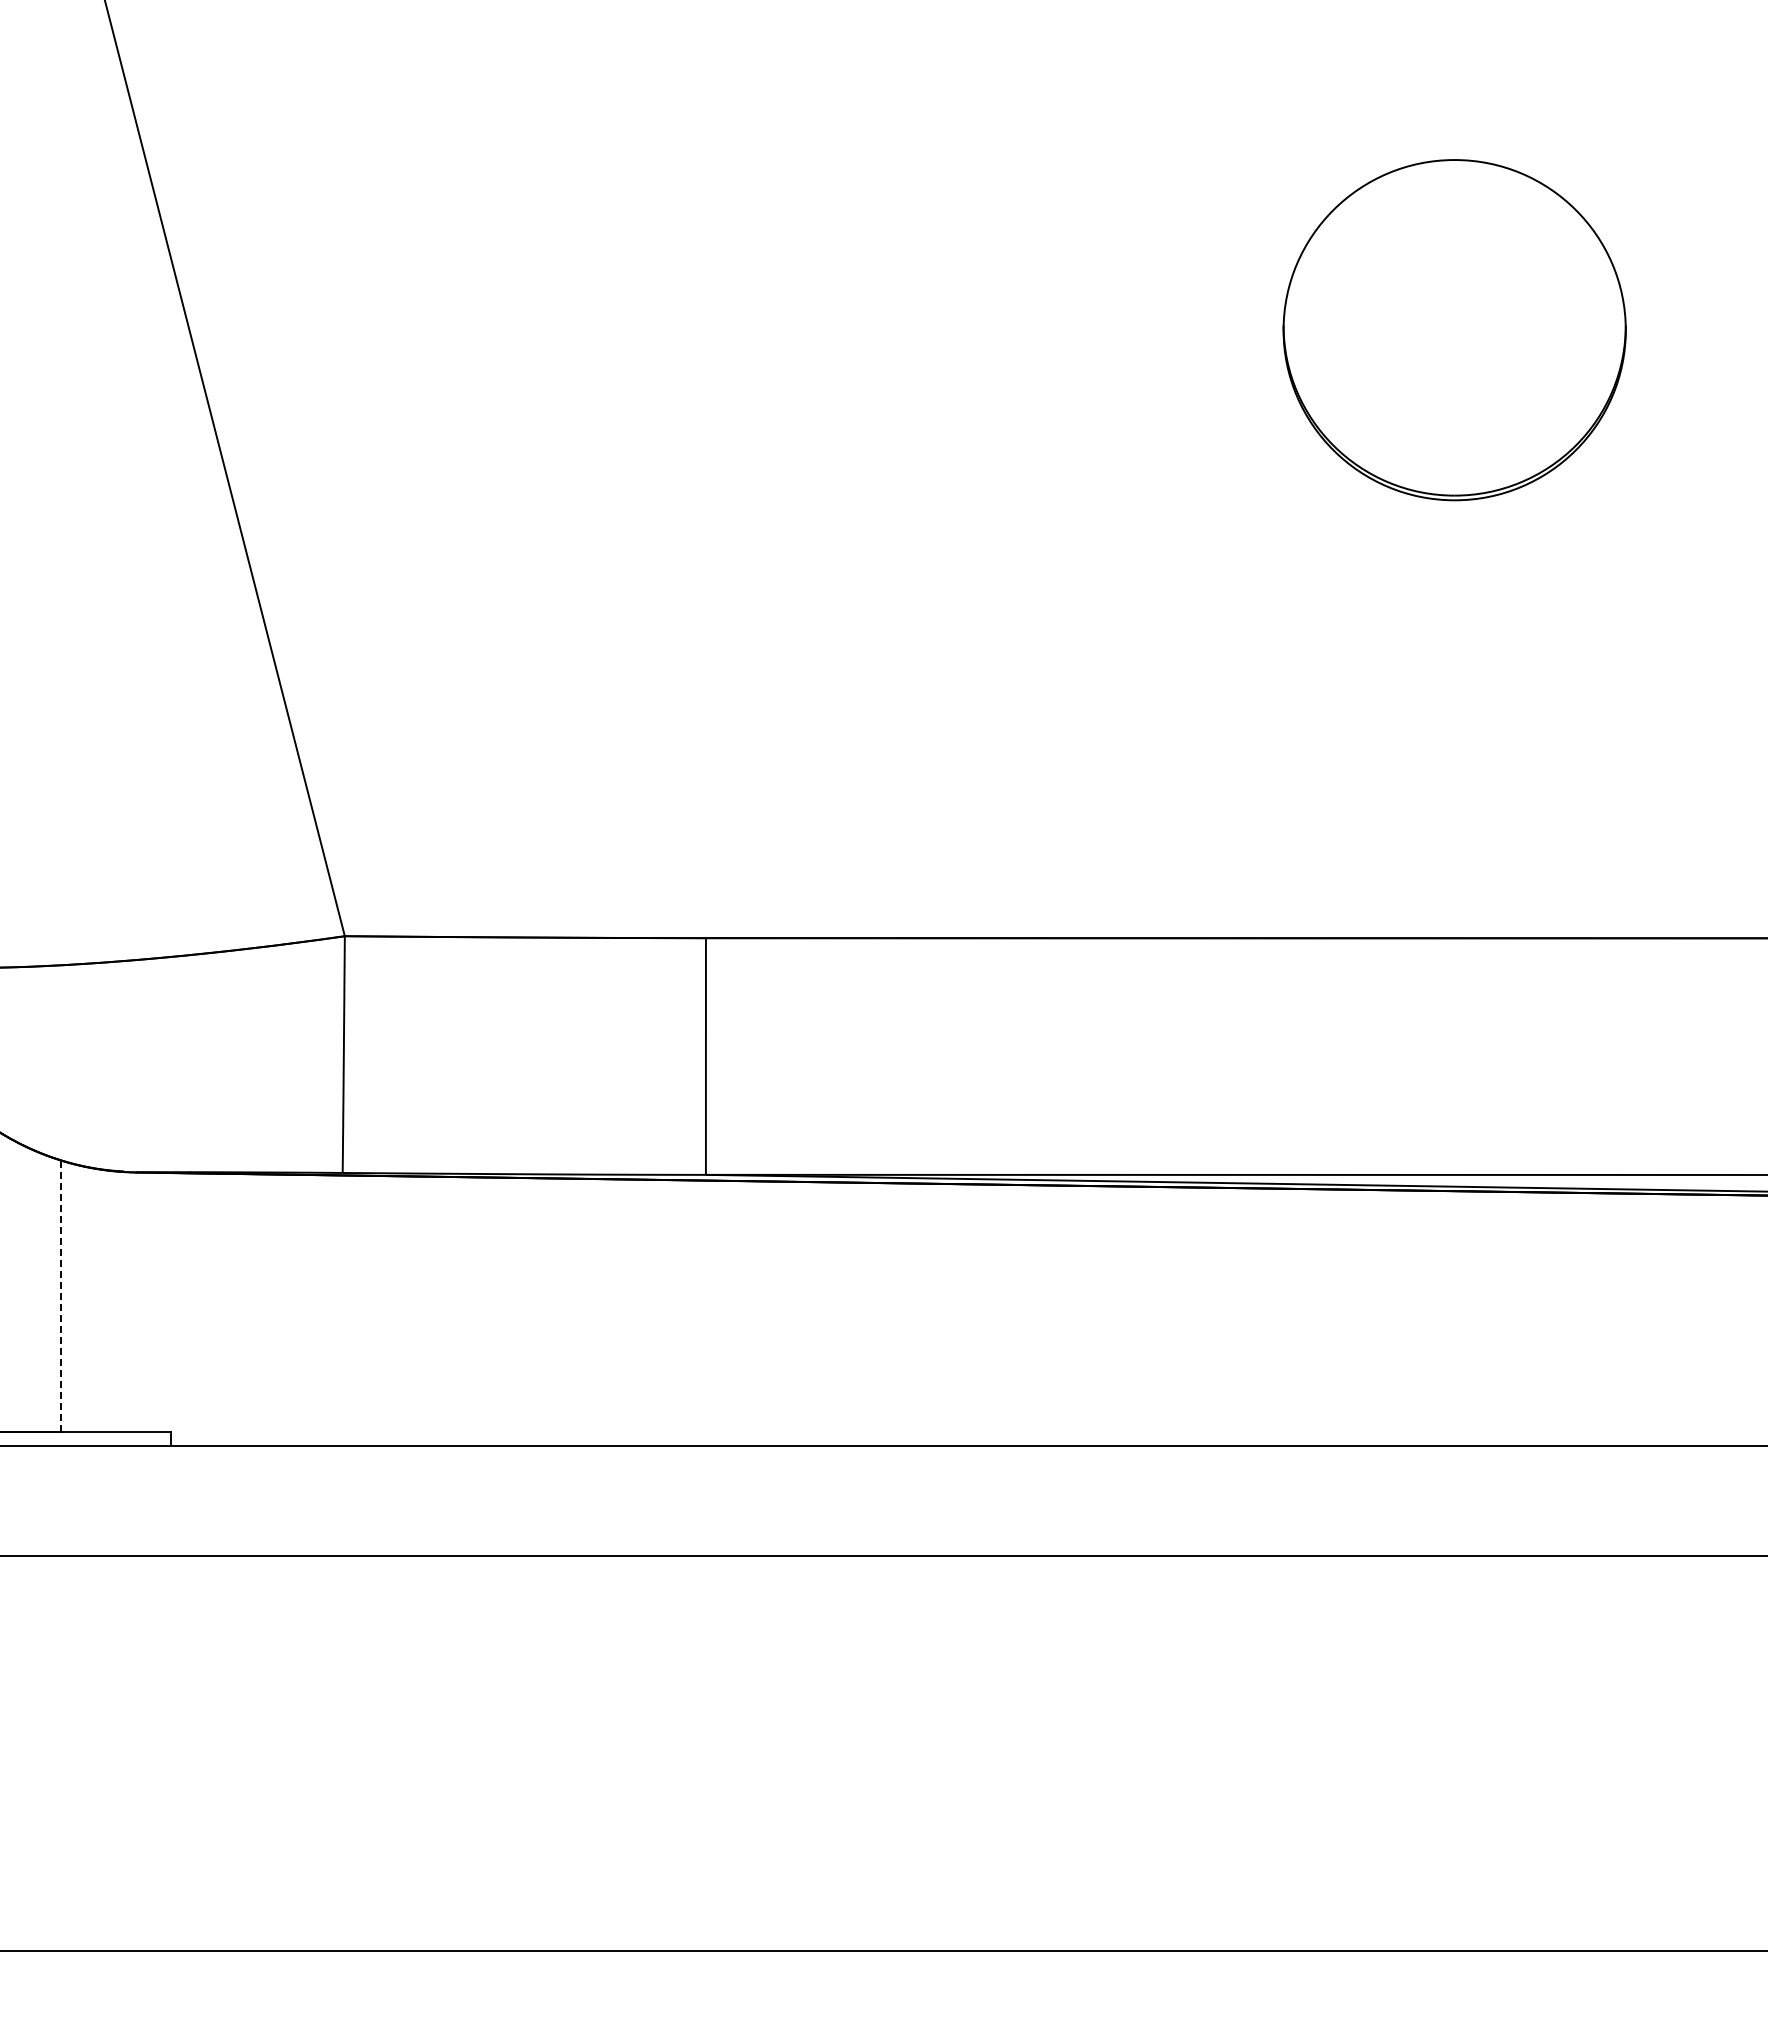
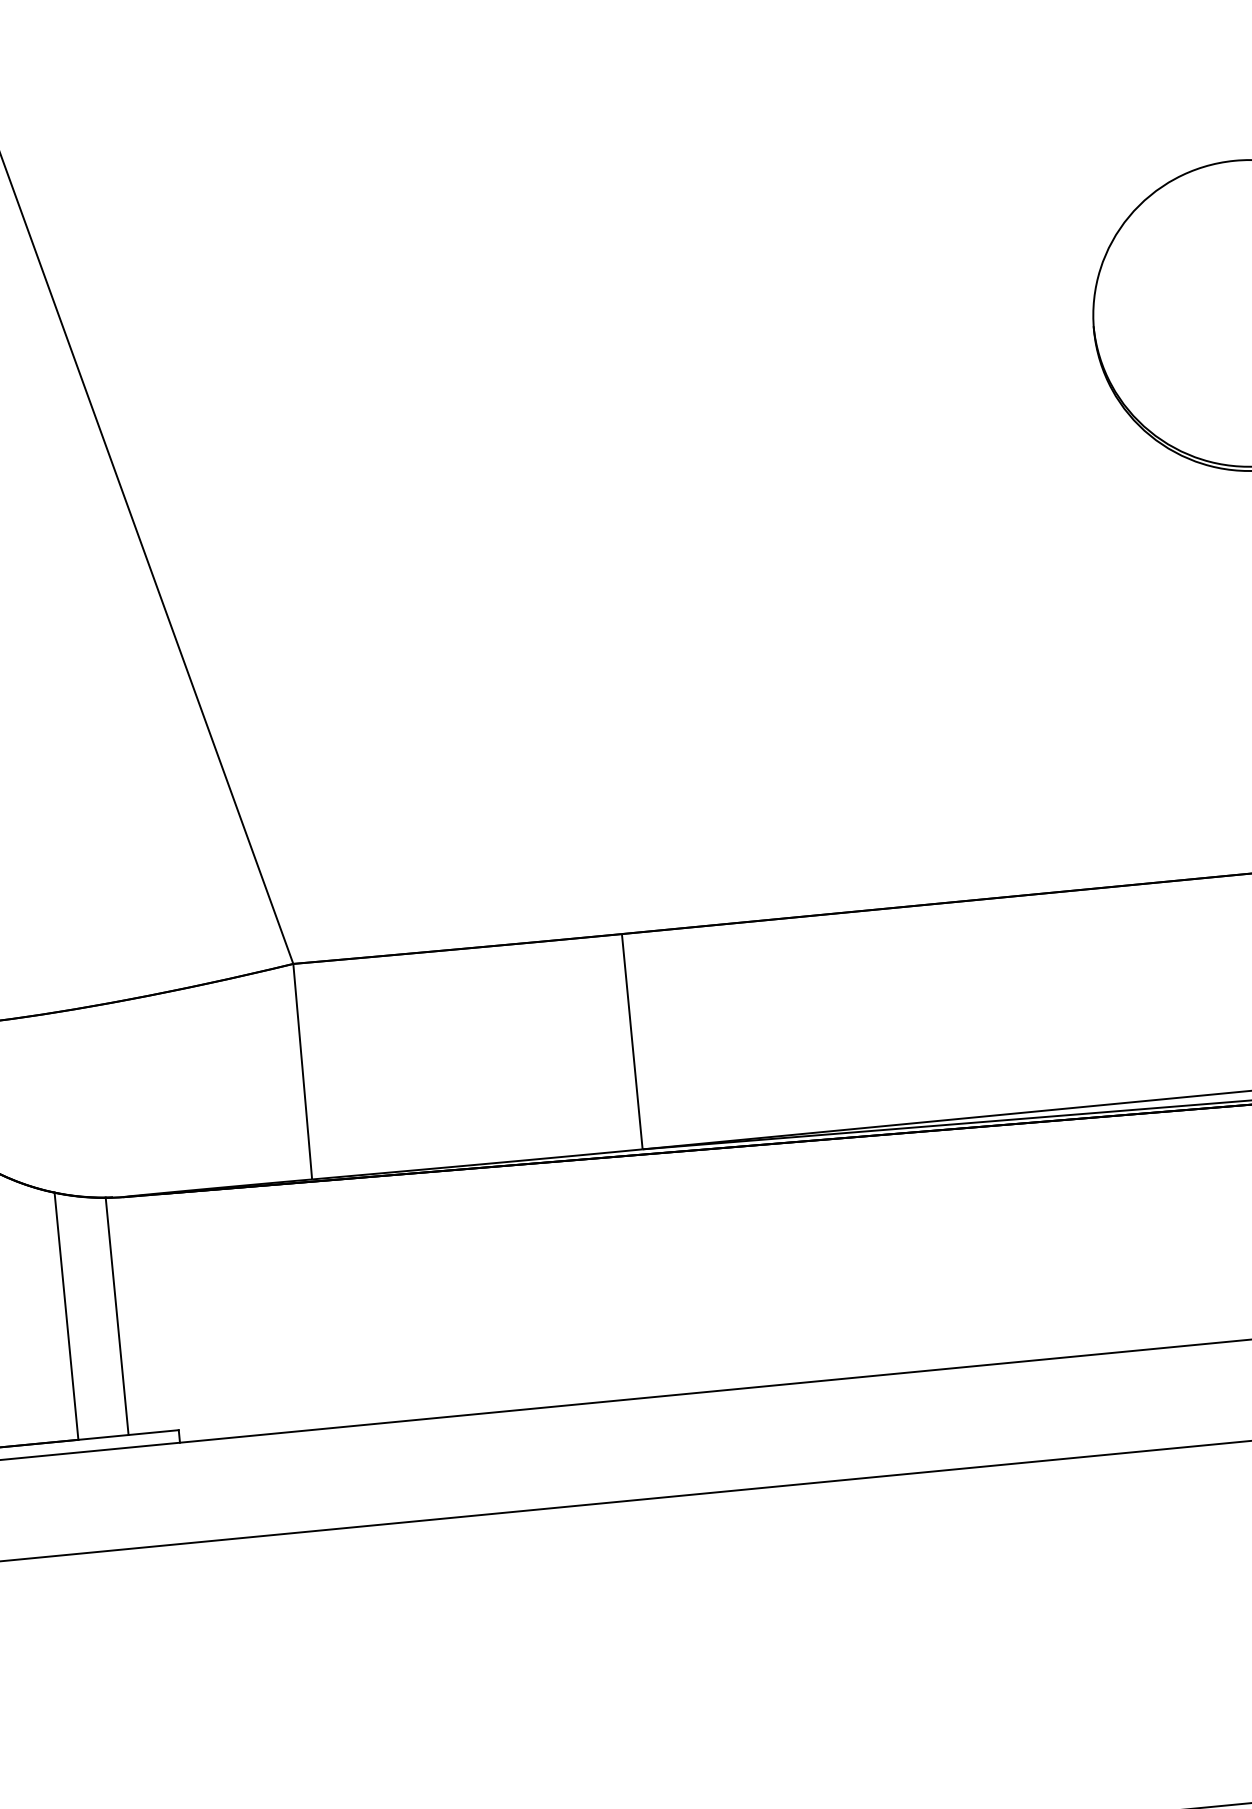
line: (60, 1295) -> (66, 1315), dashed -> solid
line: (115, 1301) -> (116, 1316), added

